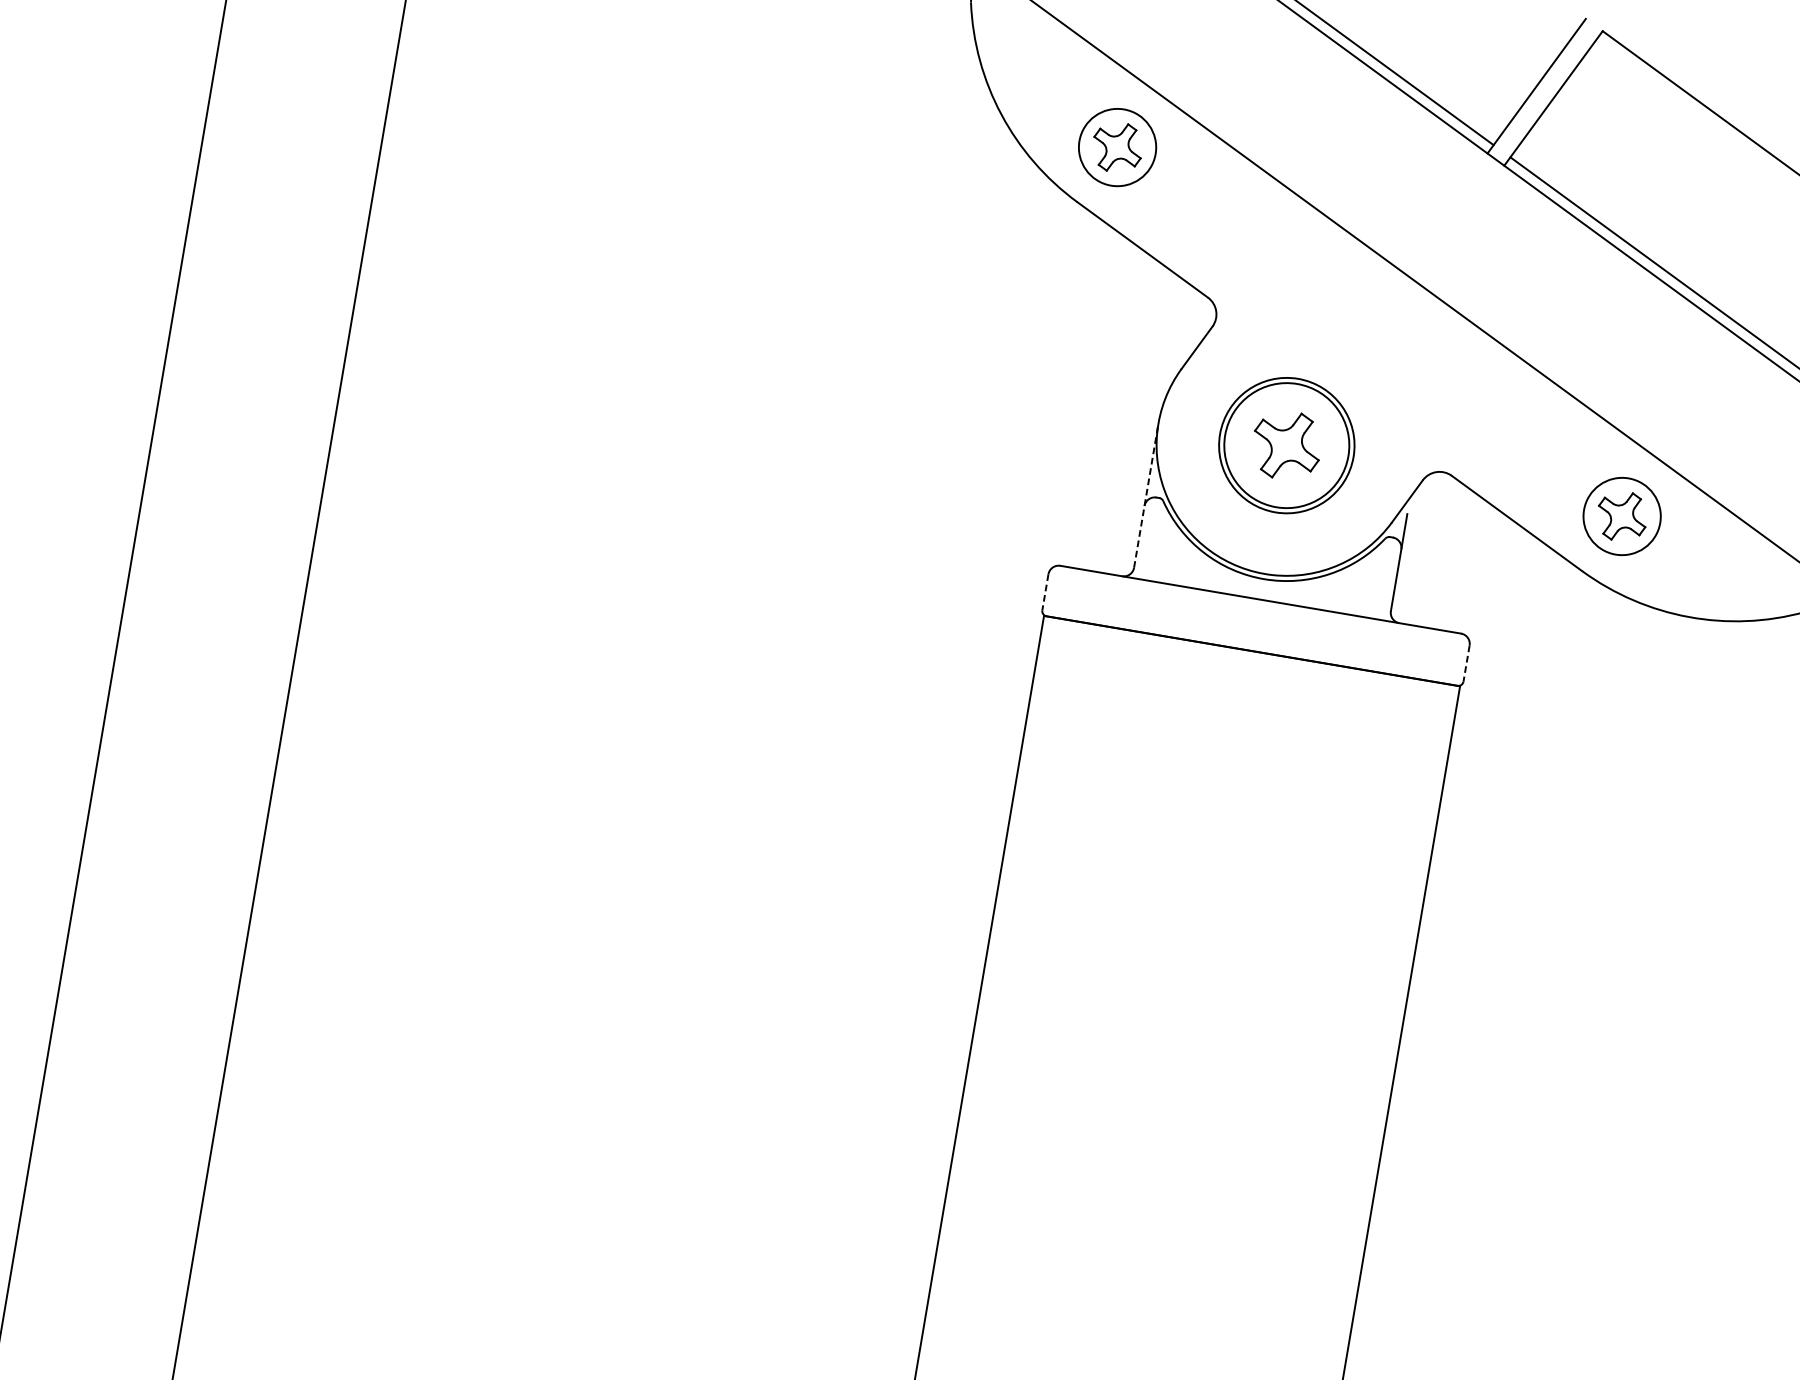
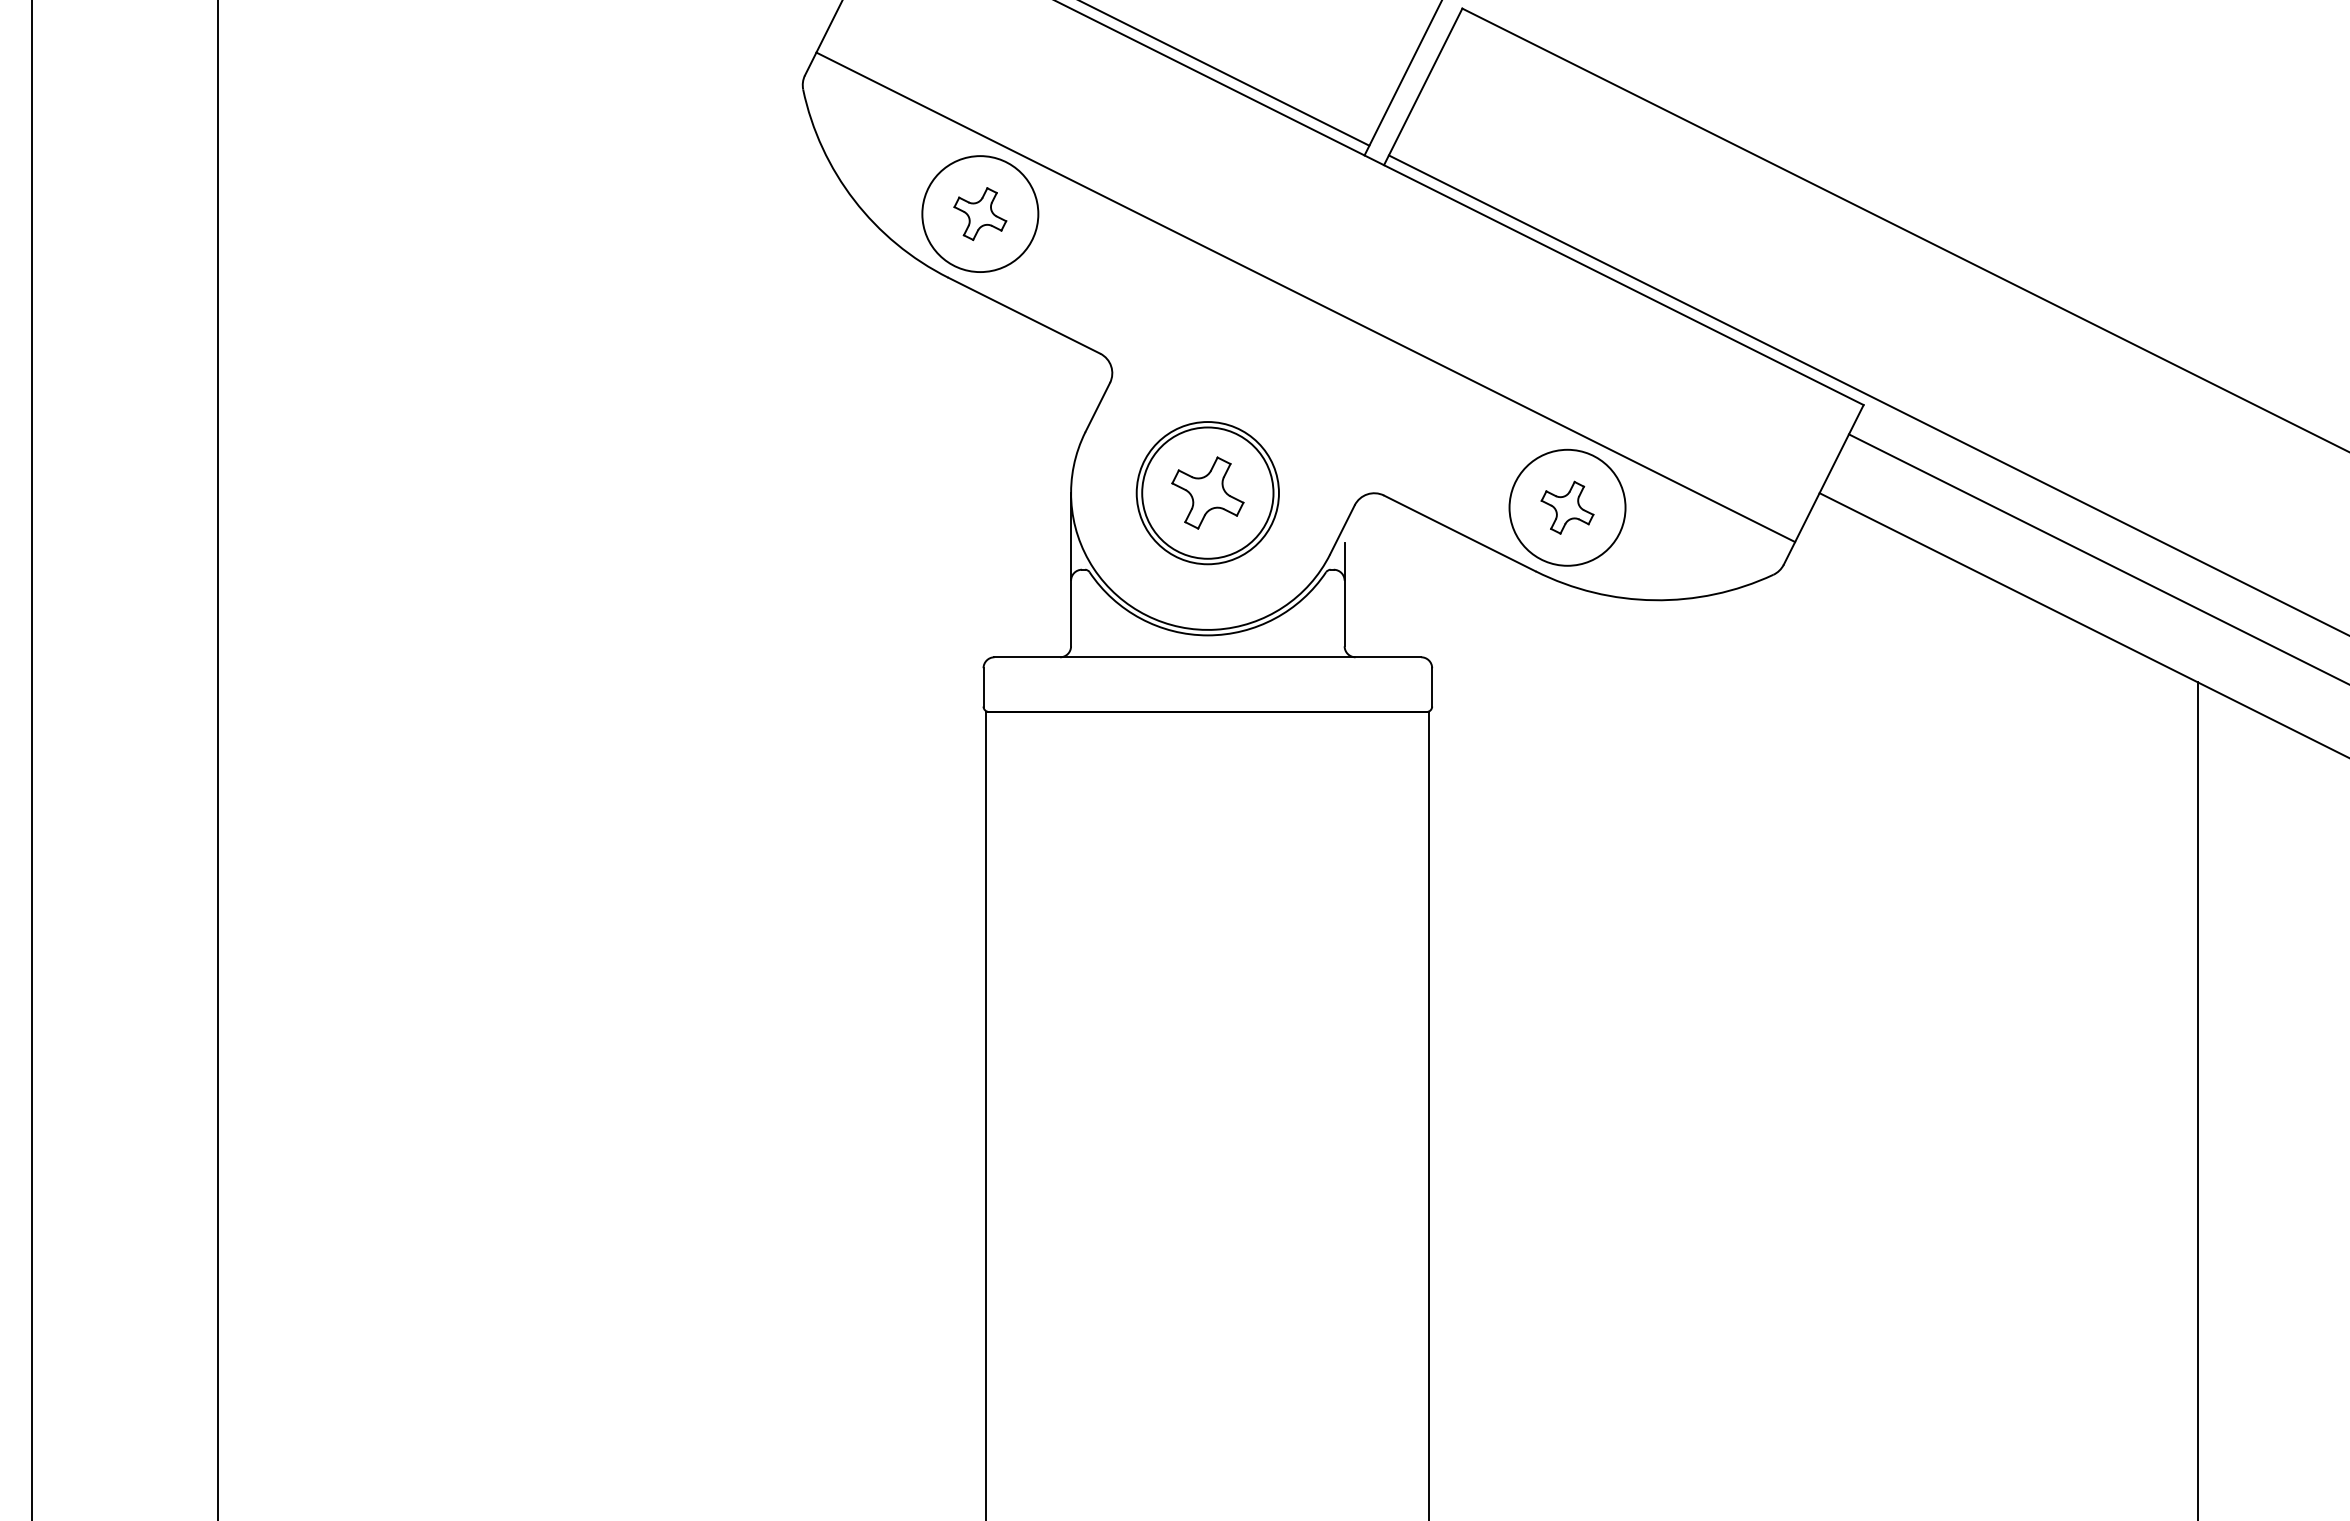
circle: (1117, 147) -> (980, 214), size x1.43
line: (1146, 495) -> (1071, 569), dashed -> solid
circle: (1622, 516) -> (1567, 507), size x1.43
line: (1045, 592) -> (983, 687), dashed -> solid
line: (1466, 663) -> (1432, 687), dashed -> solid

